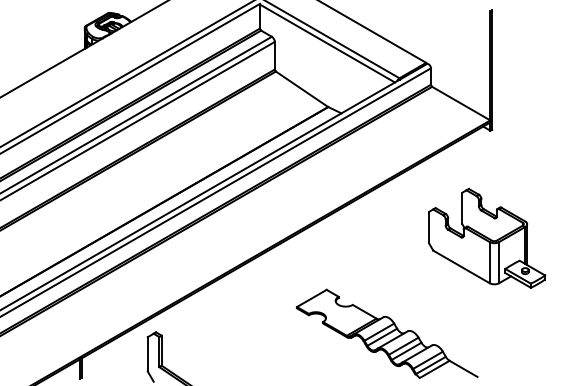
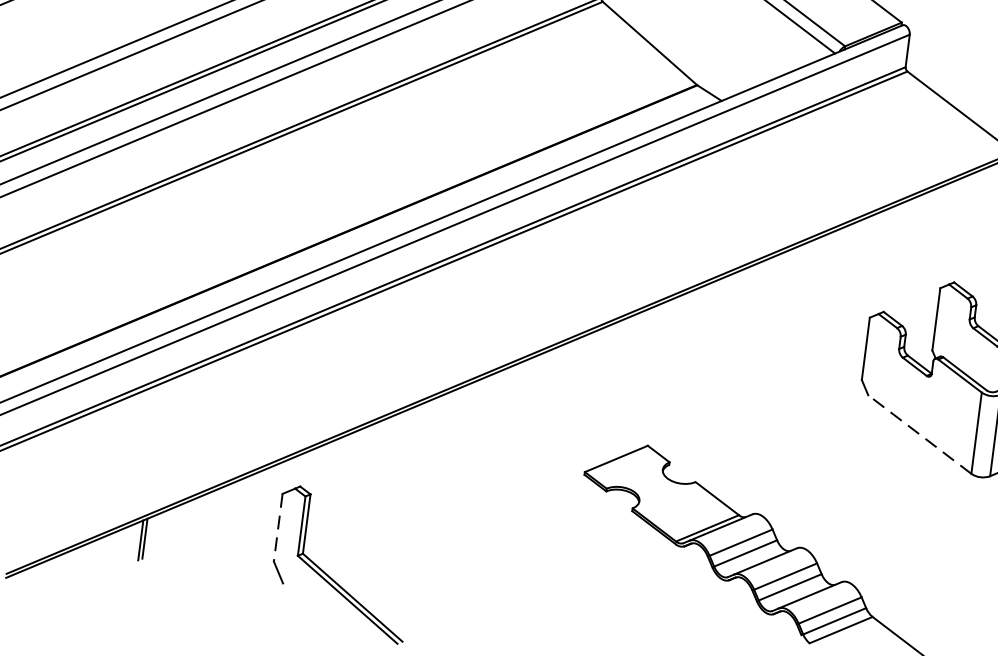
line: (461, 266) -> (919, 433), solid -> dashed
line: (147, 354) -> (277, 528), solid -> dashed

